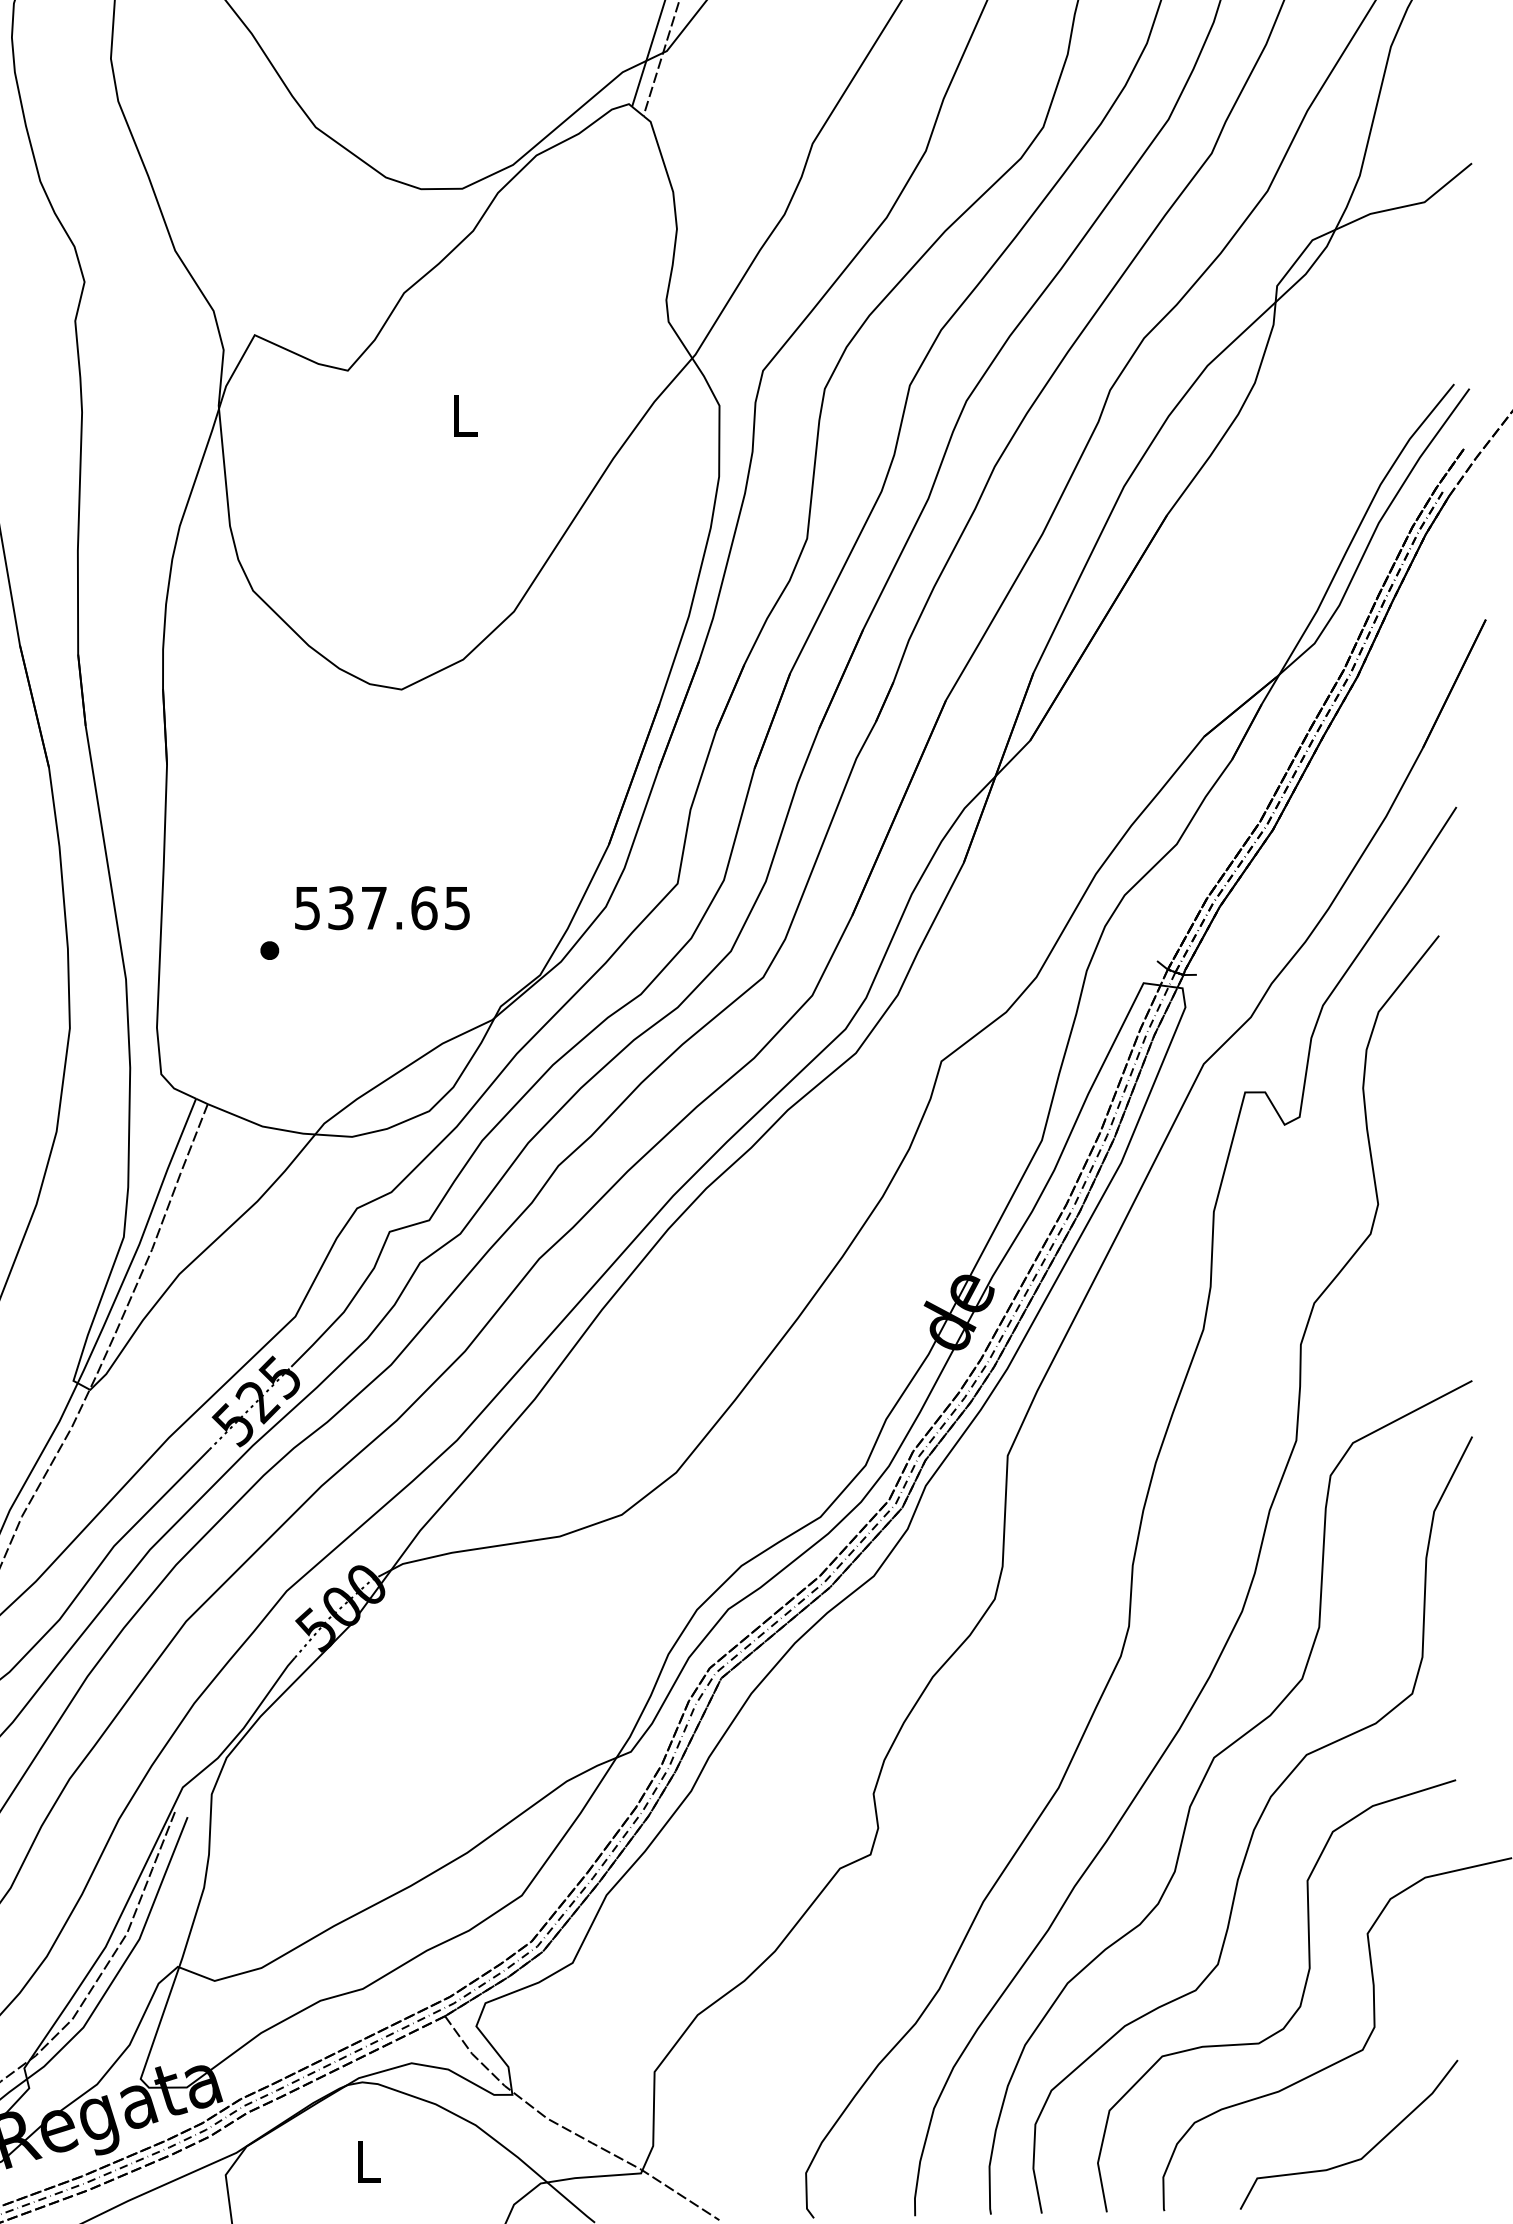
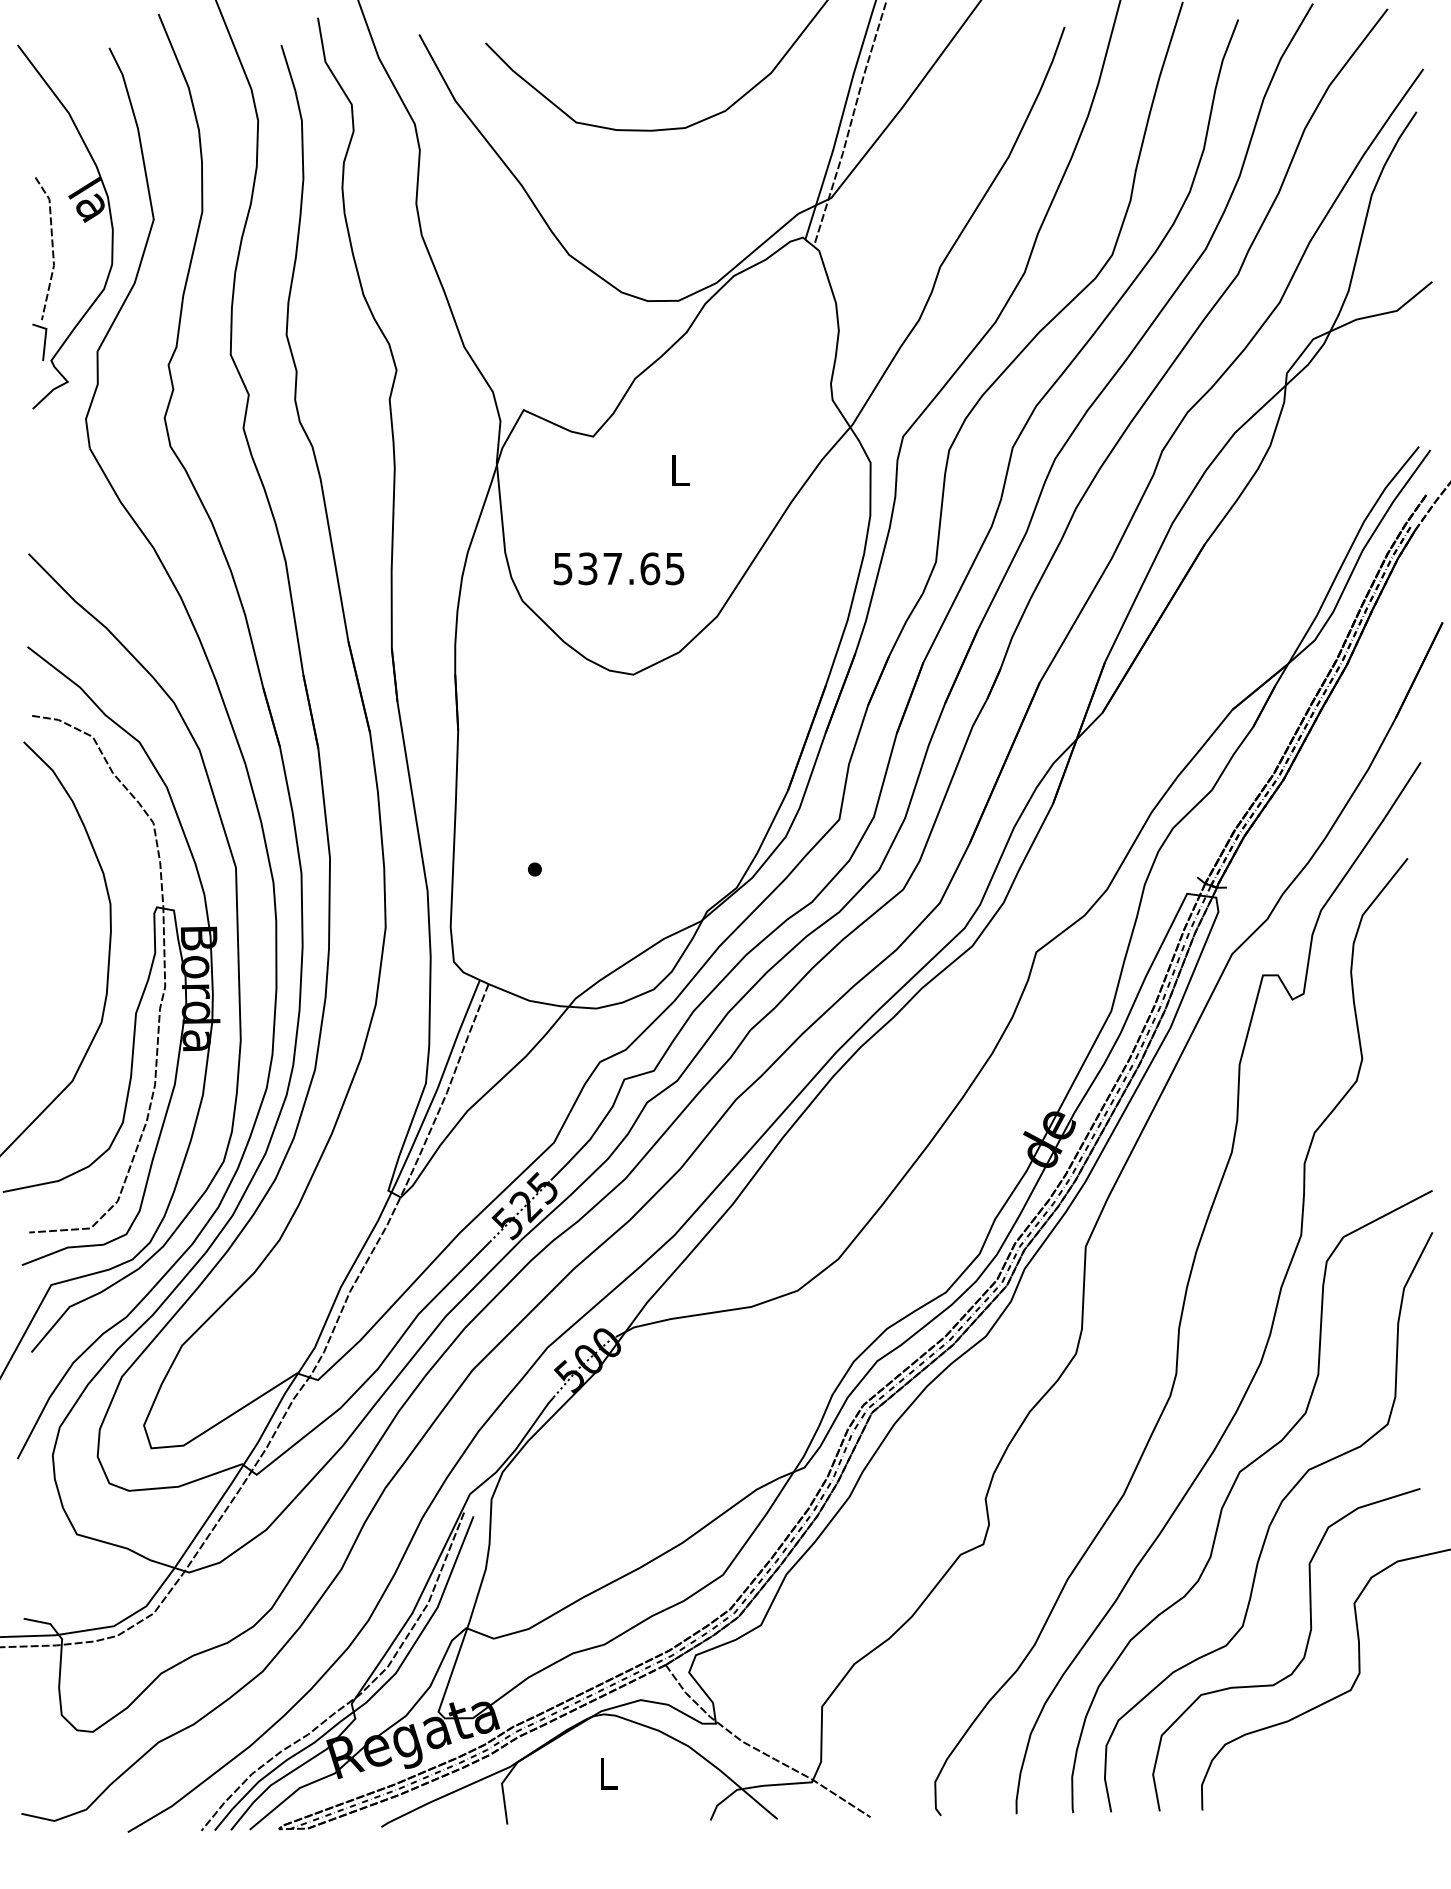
text: (381, 907) -> (618, 568), moved
curve: (1366, 2152) -> (1353, 1766), removed

